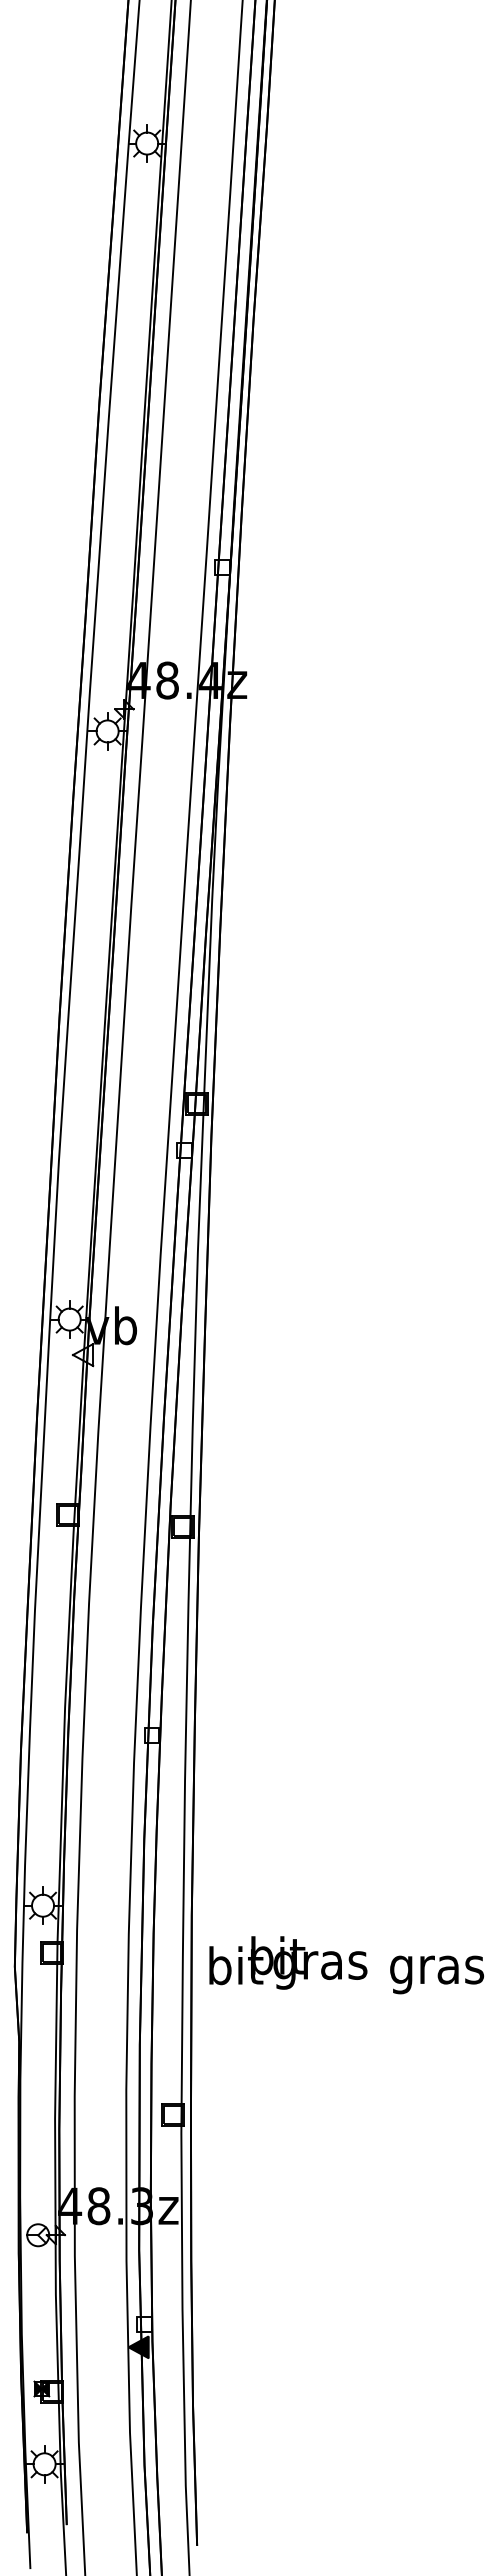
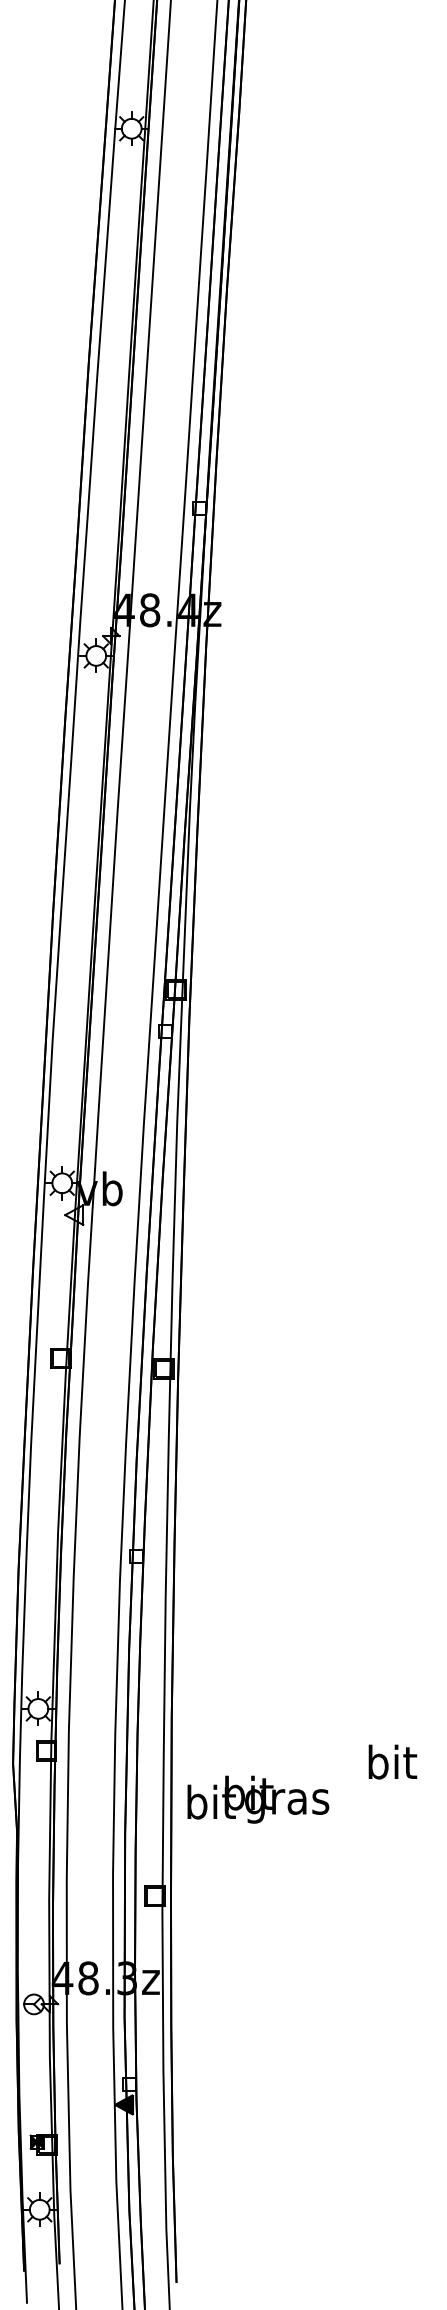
text: (288, 1962) -> (258, 1799), moved
text: (437, 1969) -> (392, 1766), gras -> bit

